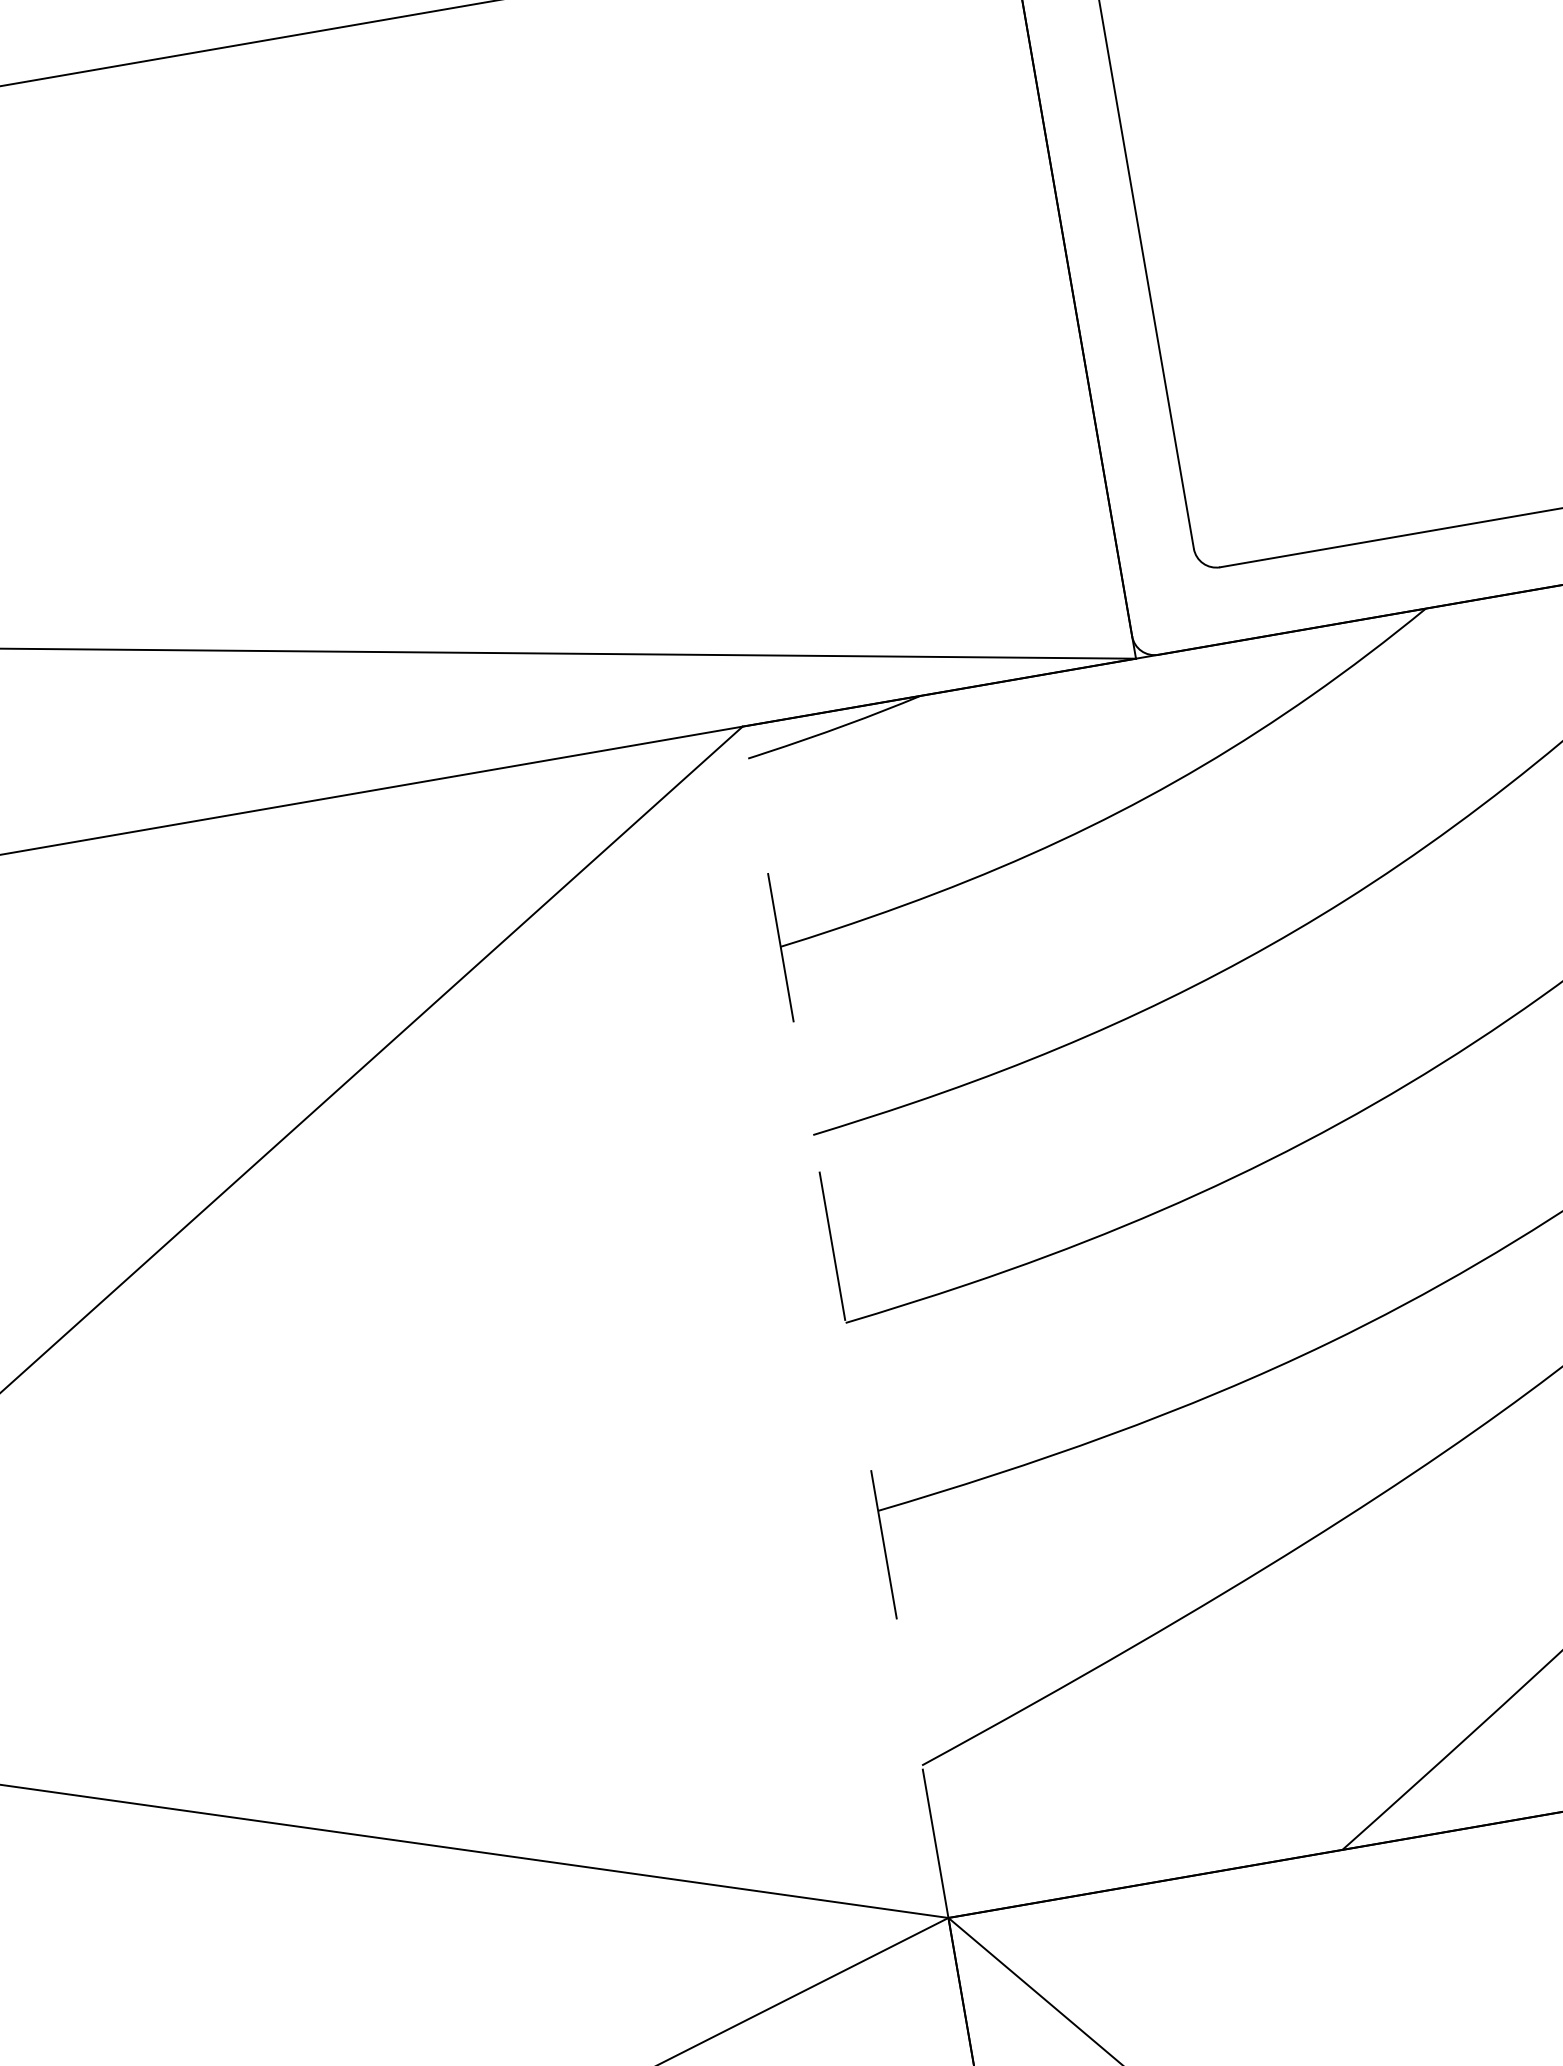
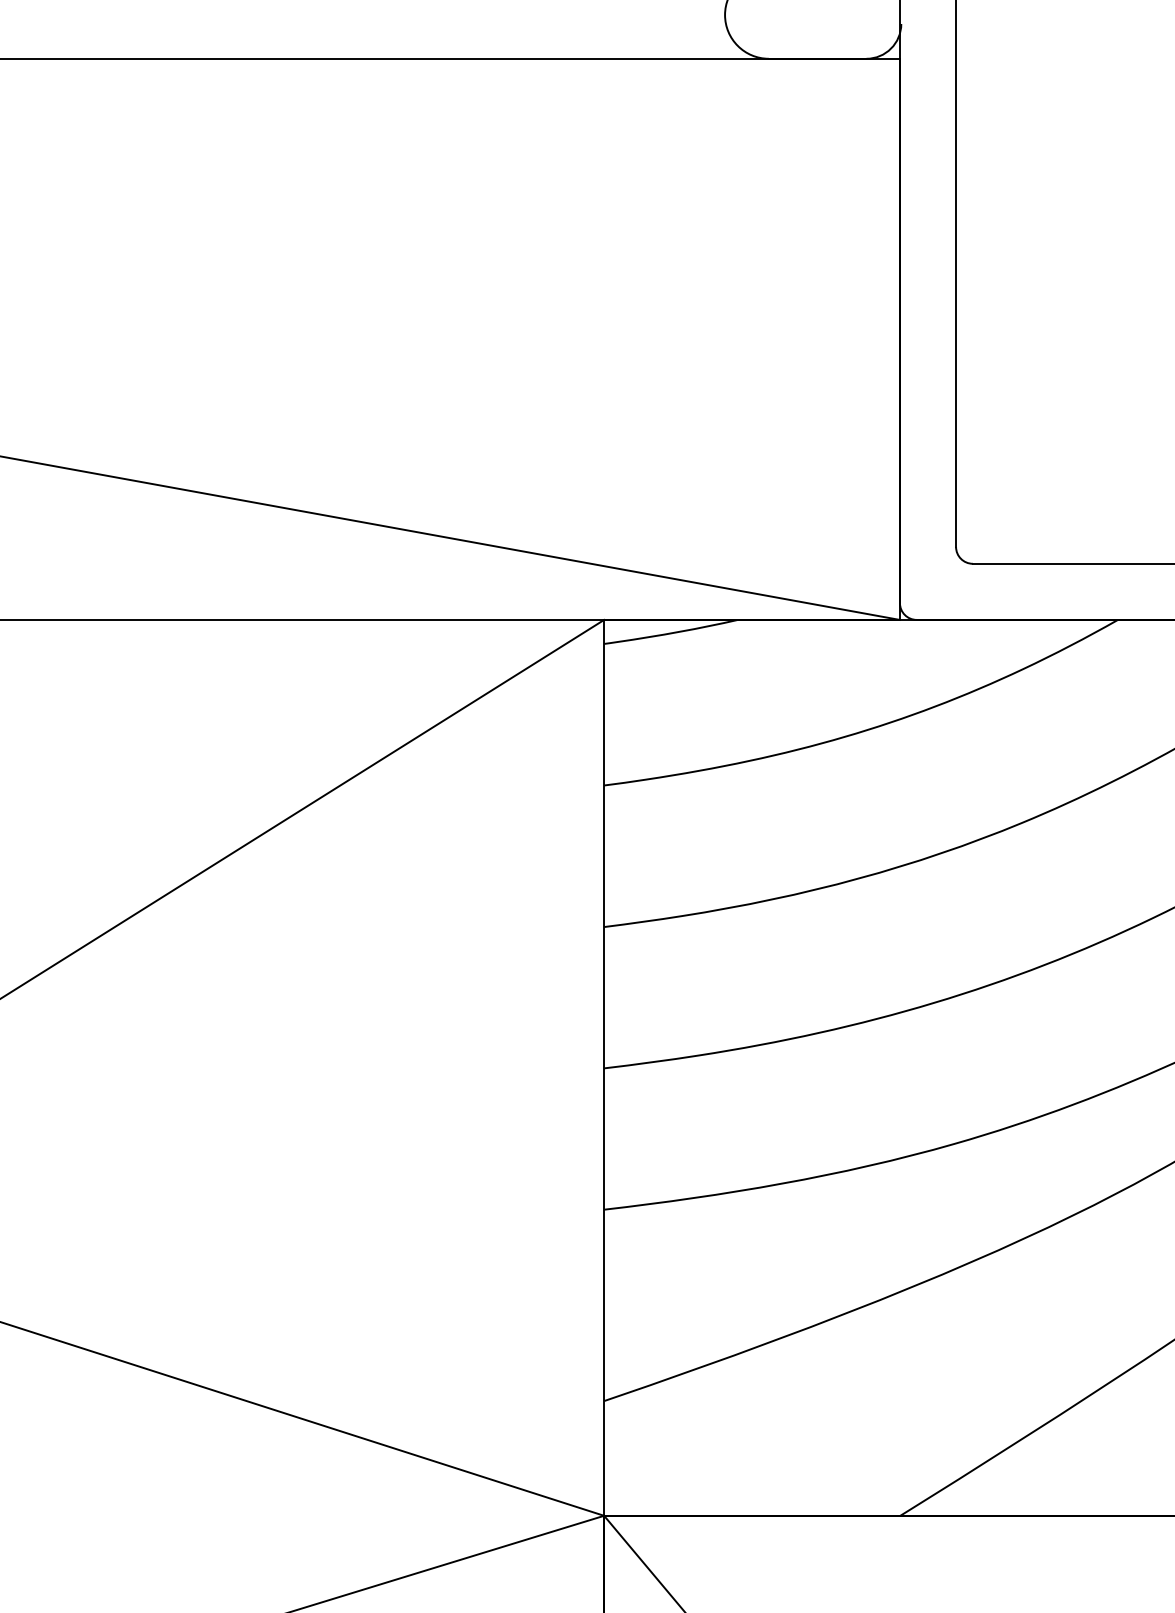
line: (845, 1321) -> (604, 1067), dashed -> solid

